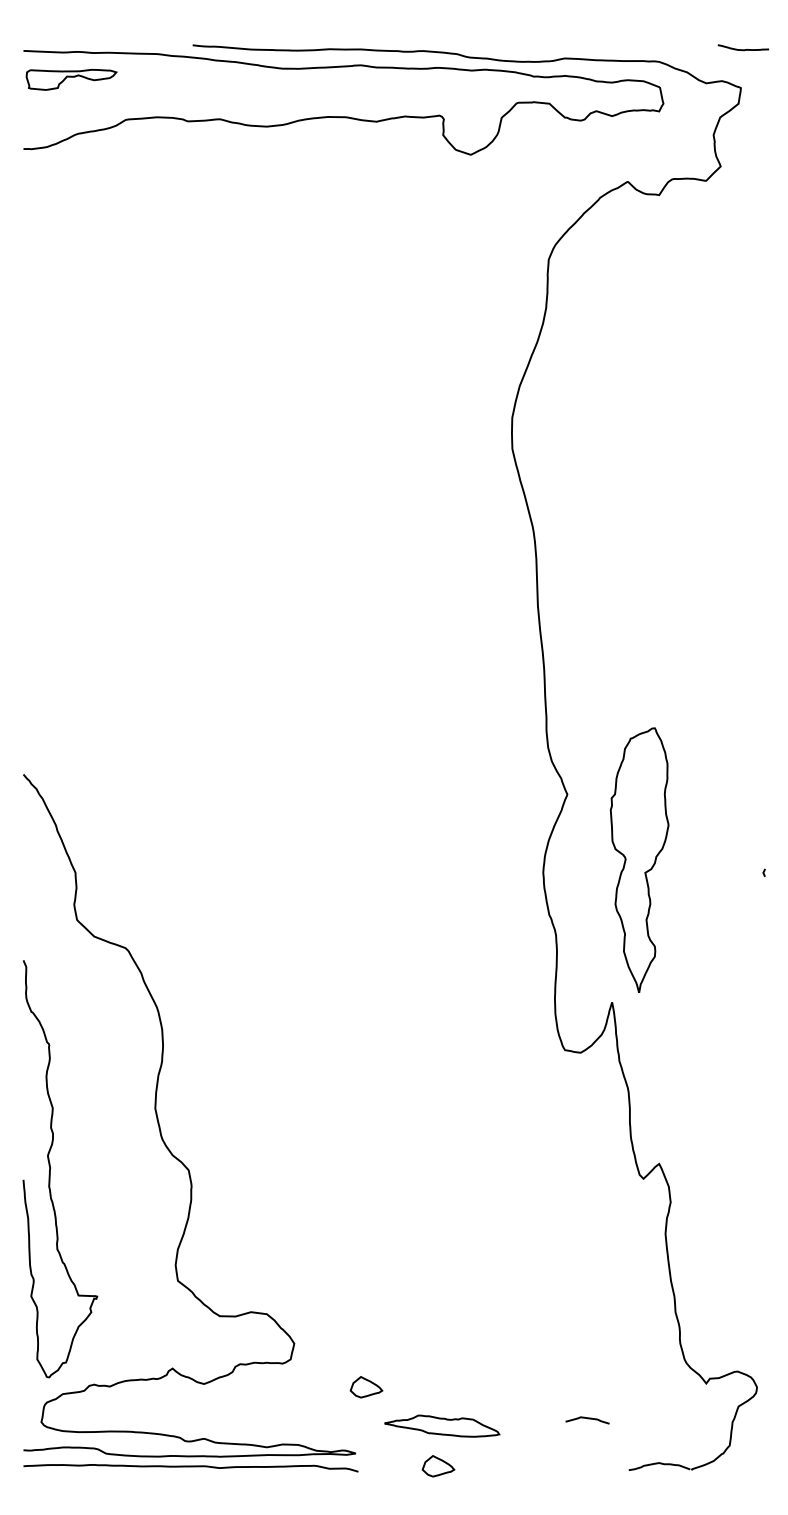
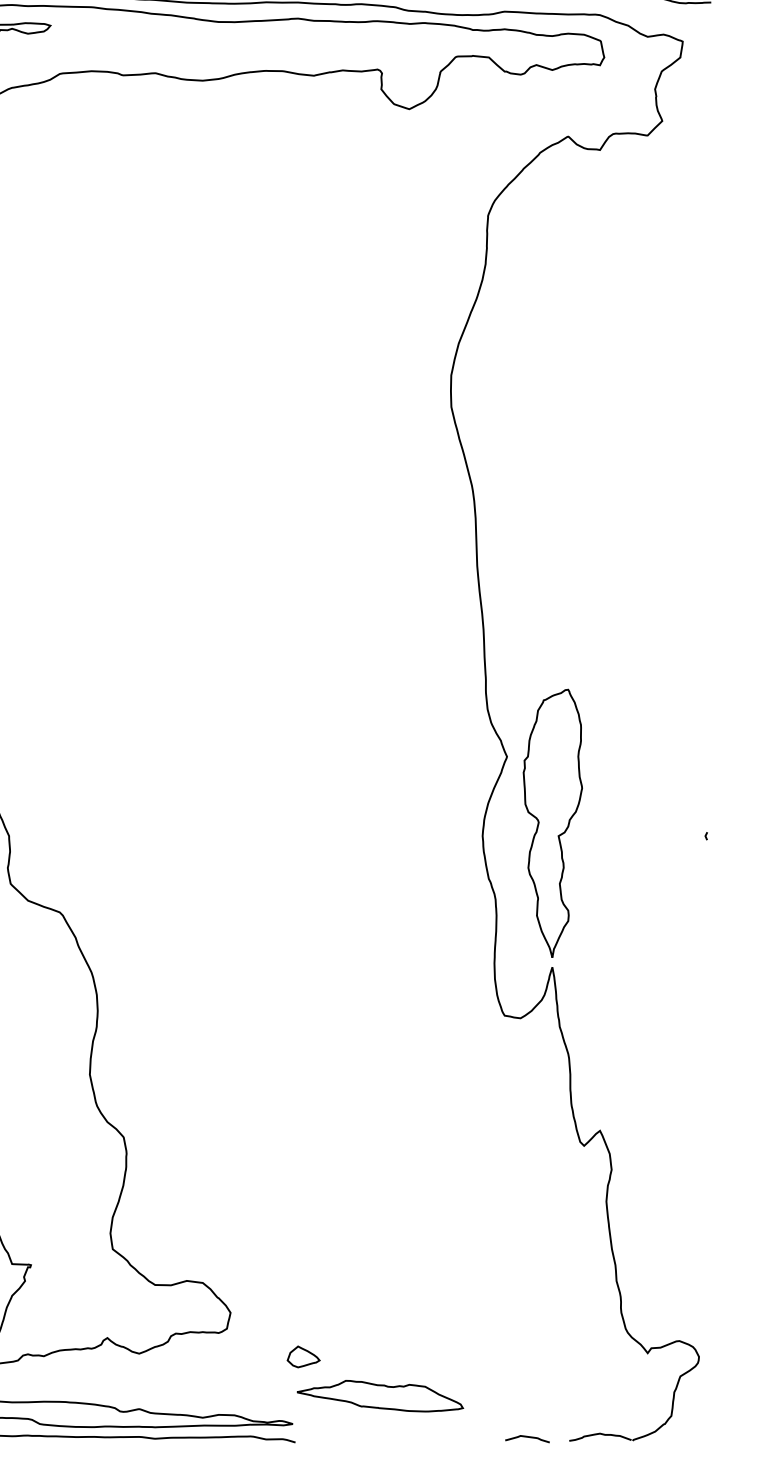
part: (639, 859) -> (552, 822), moved
curve: (587, 1419) -> (527, 1438), moved
part: (441, 1426) -> (379, 1396), size x1.43
part: (438, 1466) -> (376, 1437), removed

